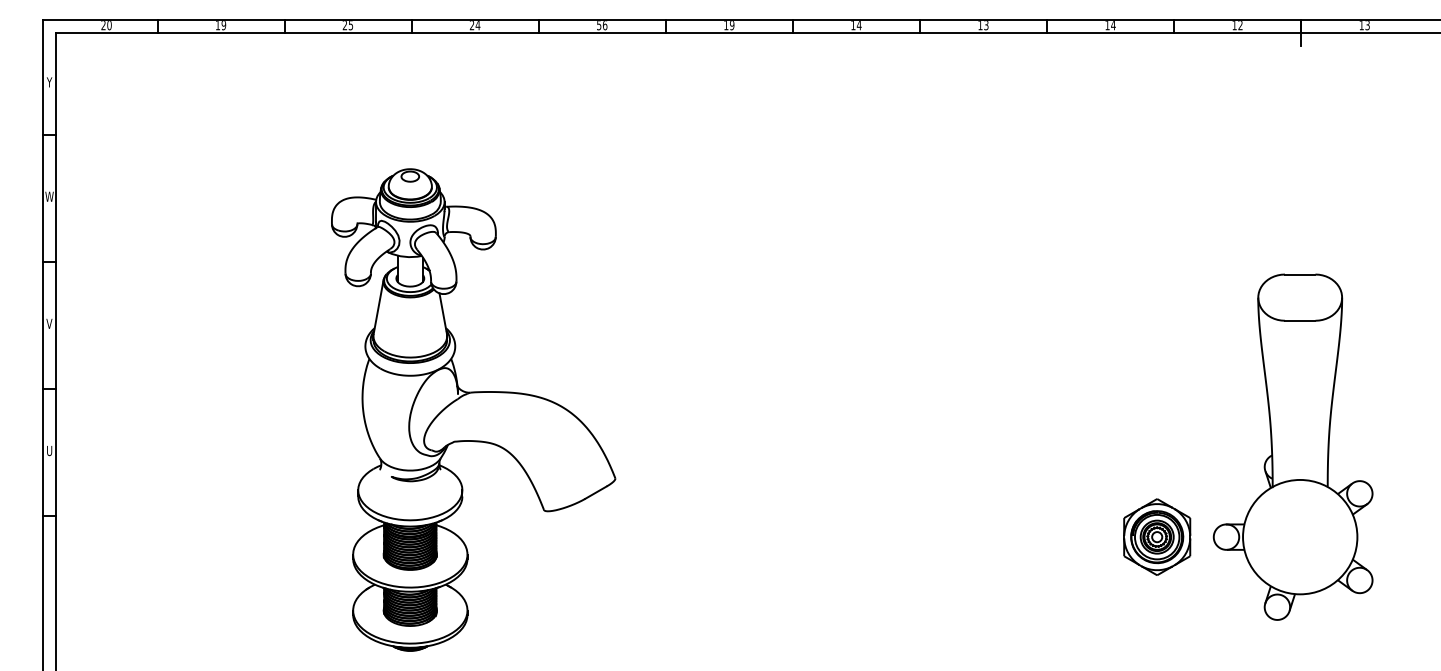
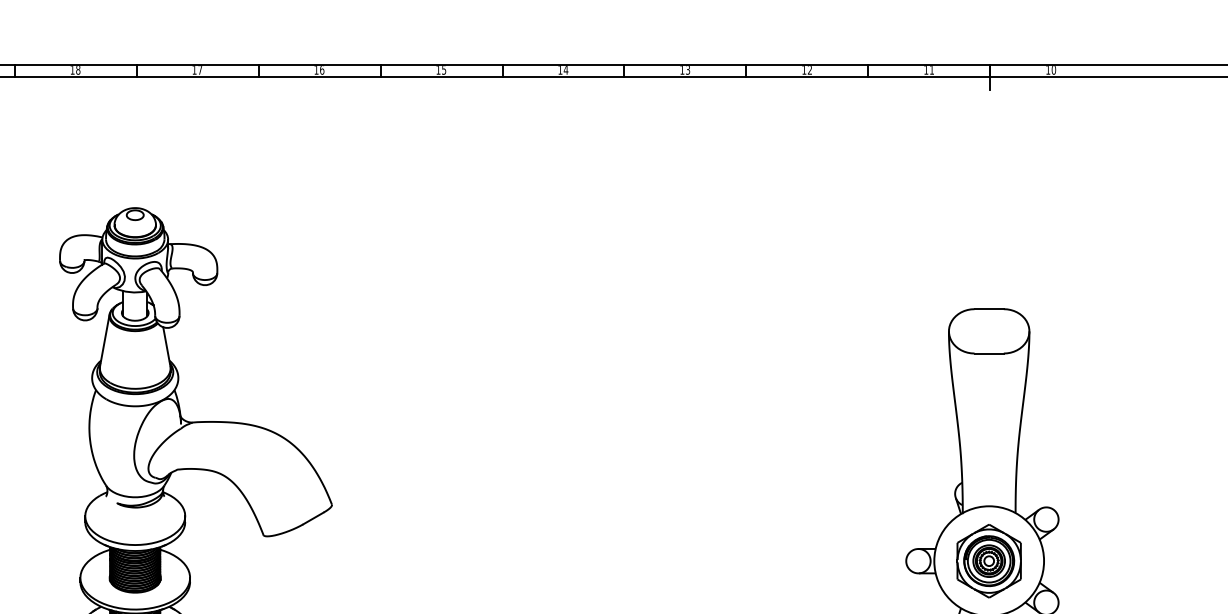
text: (347, 25) -> (74, 70), 25 -> 18
text: (474, 25) -> (196, 70), 24 -> 17
text: (599, 25) -> (316, 70), 56 -> 16
text: (731, 25) -> (443, 70), 19 -> 15
text: (1113, 25) -> (810, 70), 14 -> 12
text: (1240, 25) -> (931, 70), 12 -> 11
text: (1367, 25) -> (1053, 70), 13 -> 10
part: (1157, 536) -> (989, 560), moved

